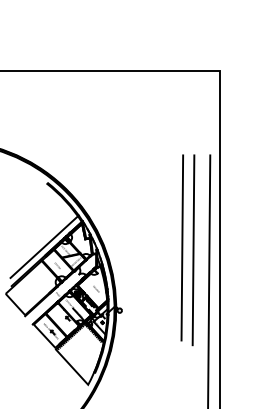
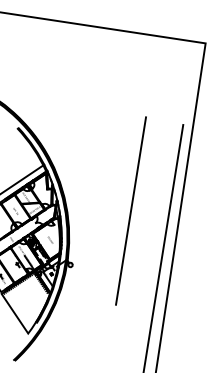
line: (182, 247) -> (142, 211), removed
line: (193, 250) -> (130, 211), moved

